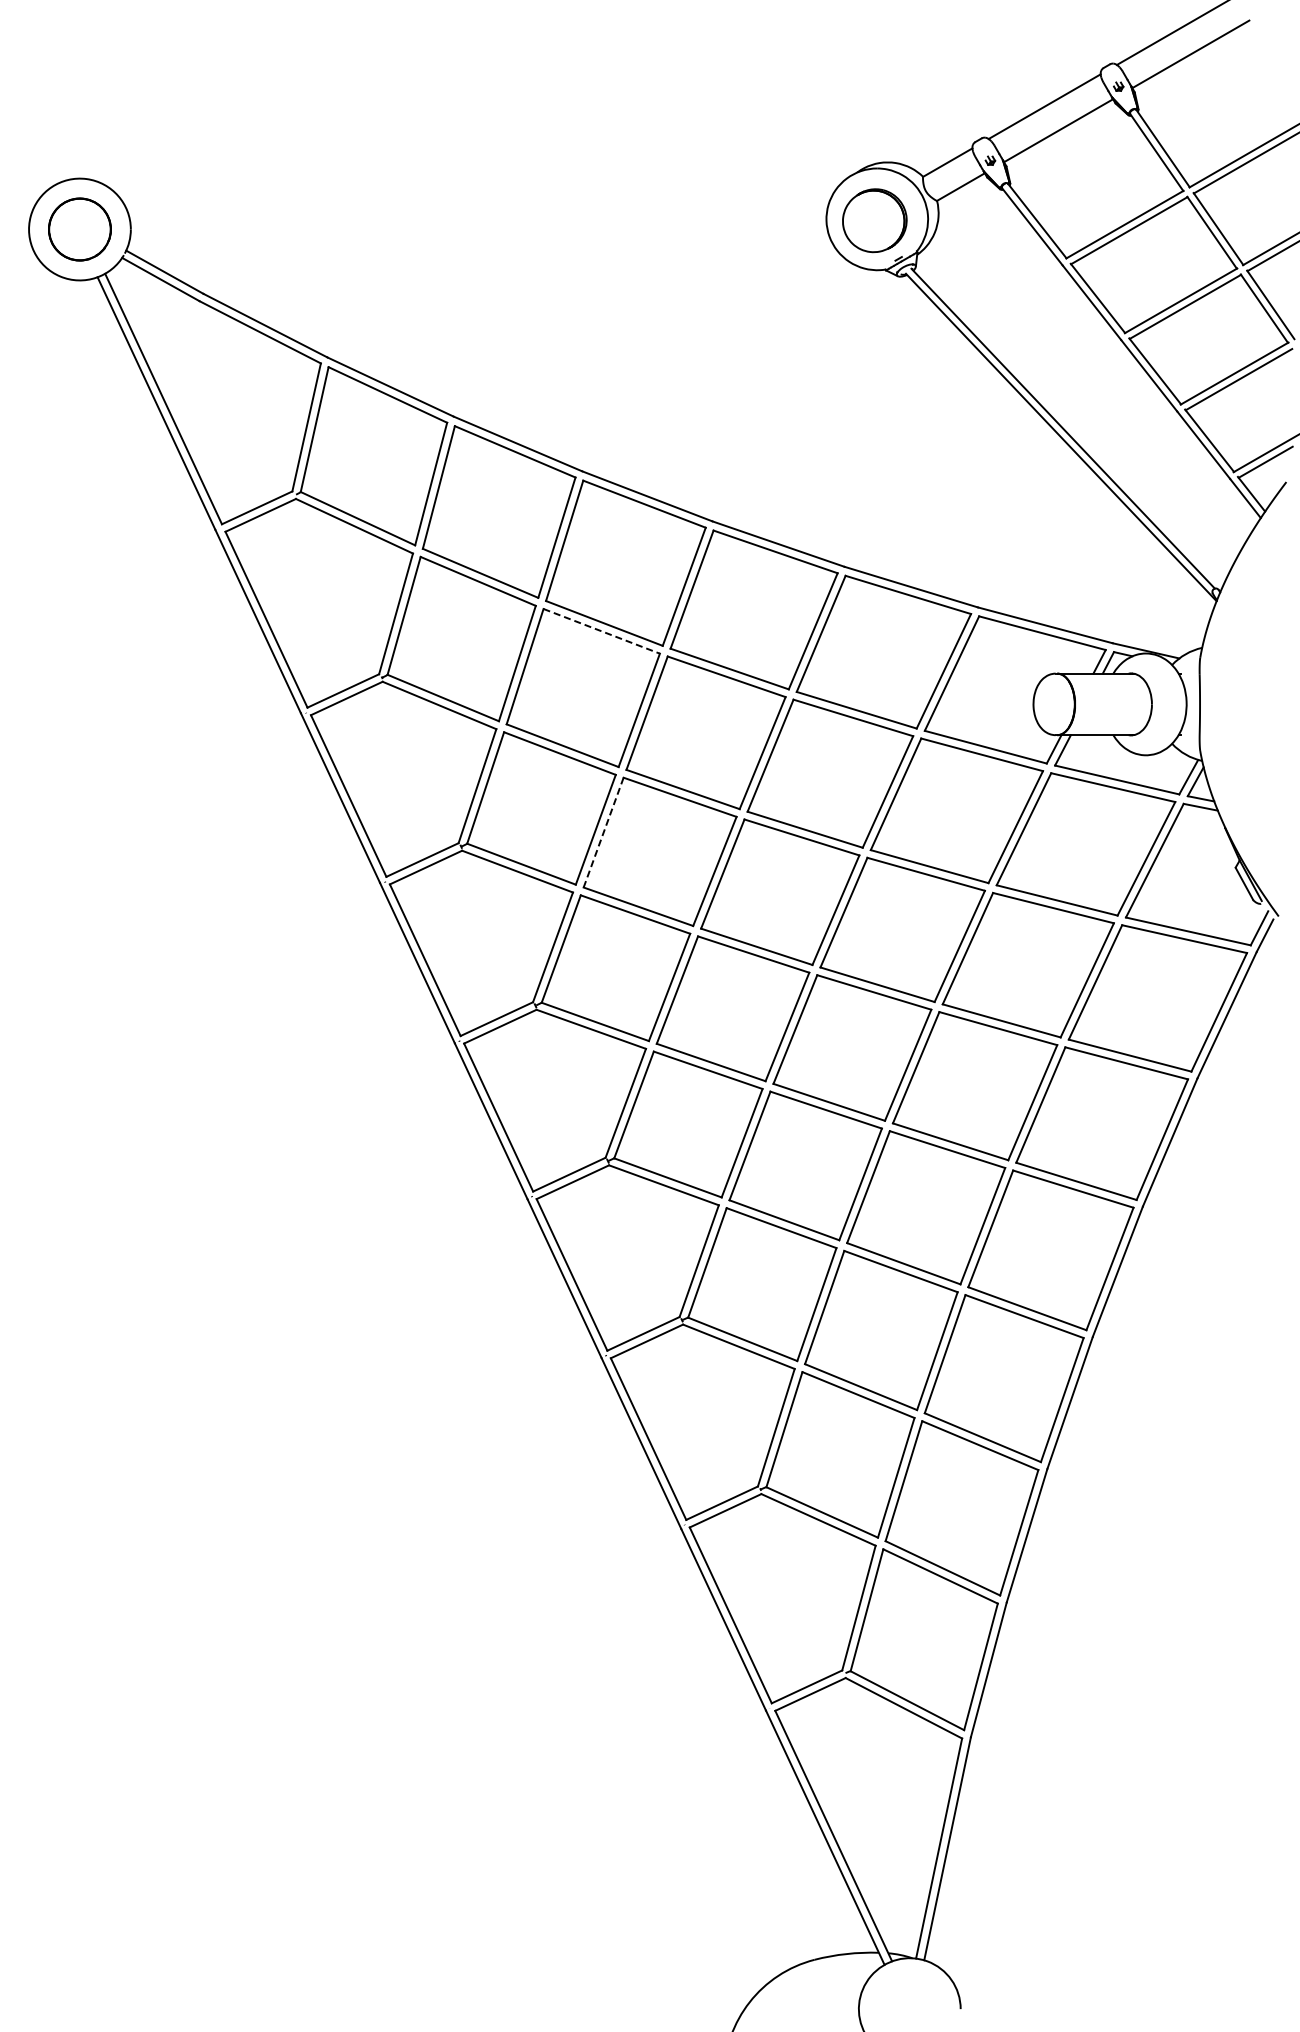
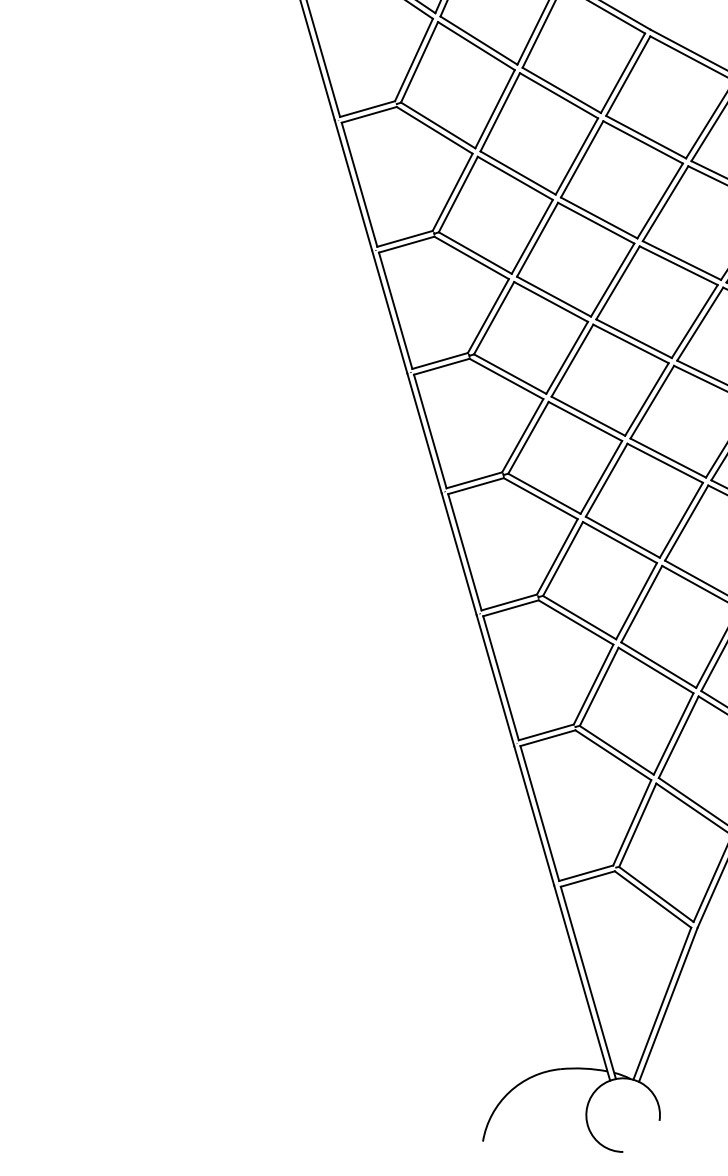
line: (602, 631) -> (559, 95), dashed -> solid
line: (603, 833) -> (537, 240), dashed -> solid

